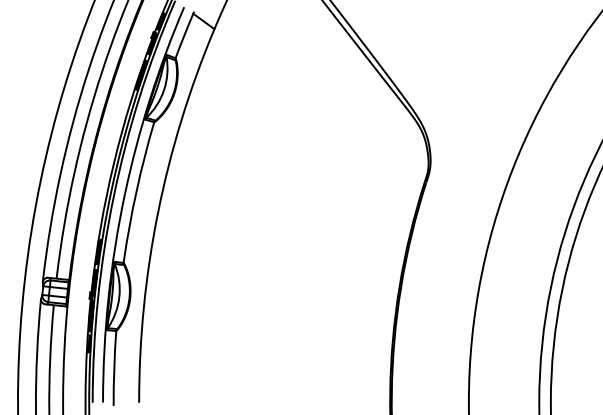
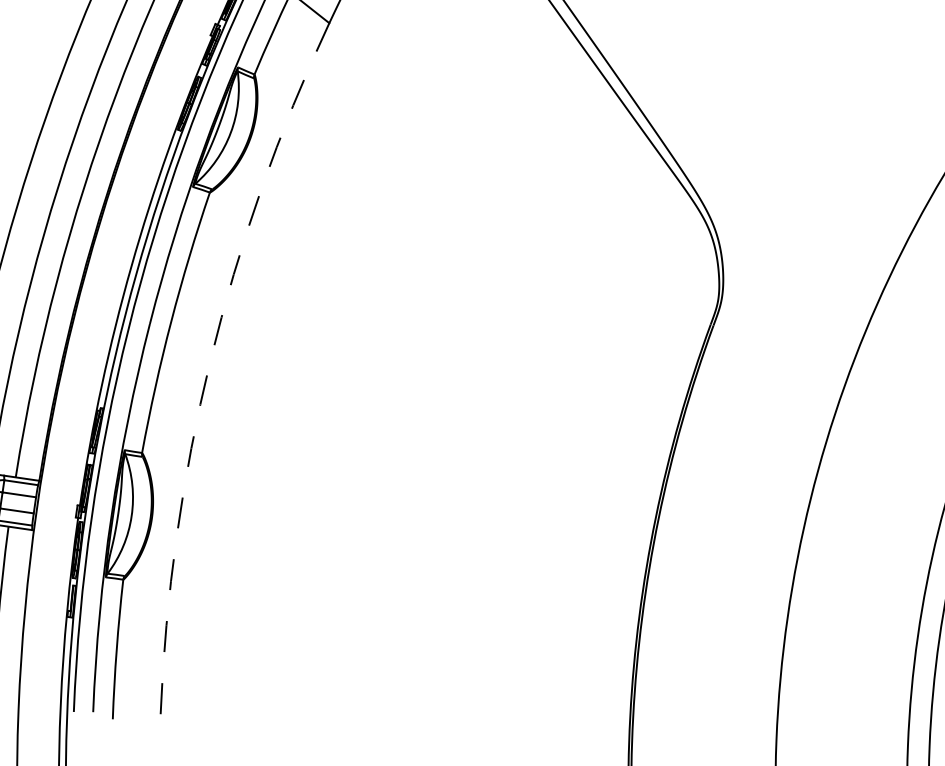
arc: (158, 212) -> (211, 361), solid -> dashed

